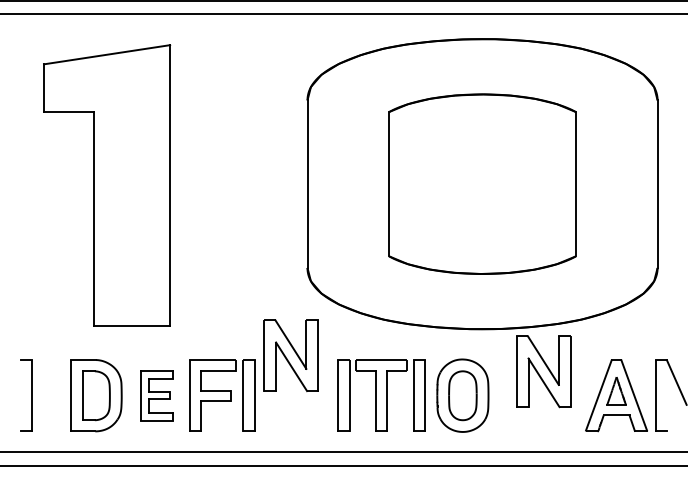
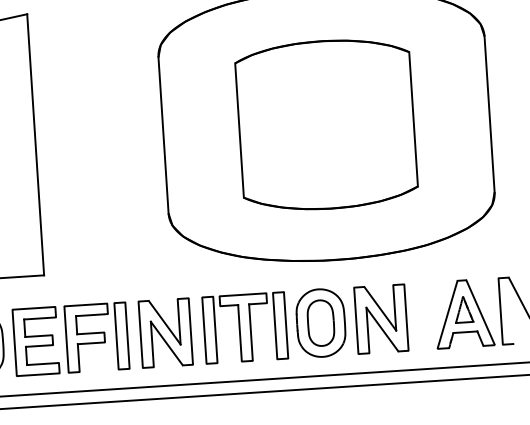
part: (290, 355) -> (165, 332), moved
part: (543, 371) -> (381, 319), moved
part: (156, 395) -> (35, 341), size x1.43

